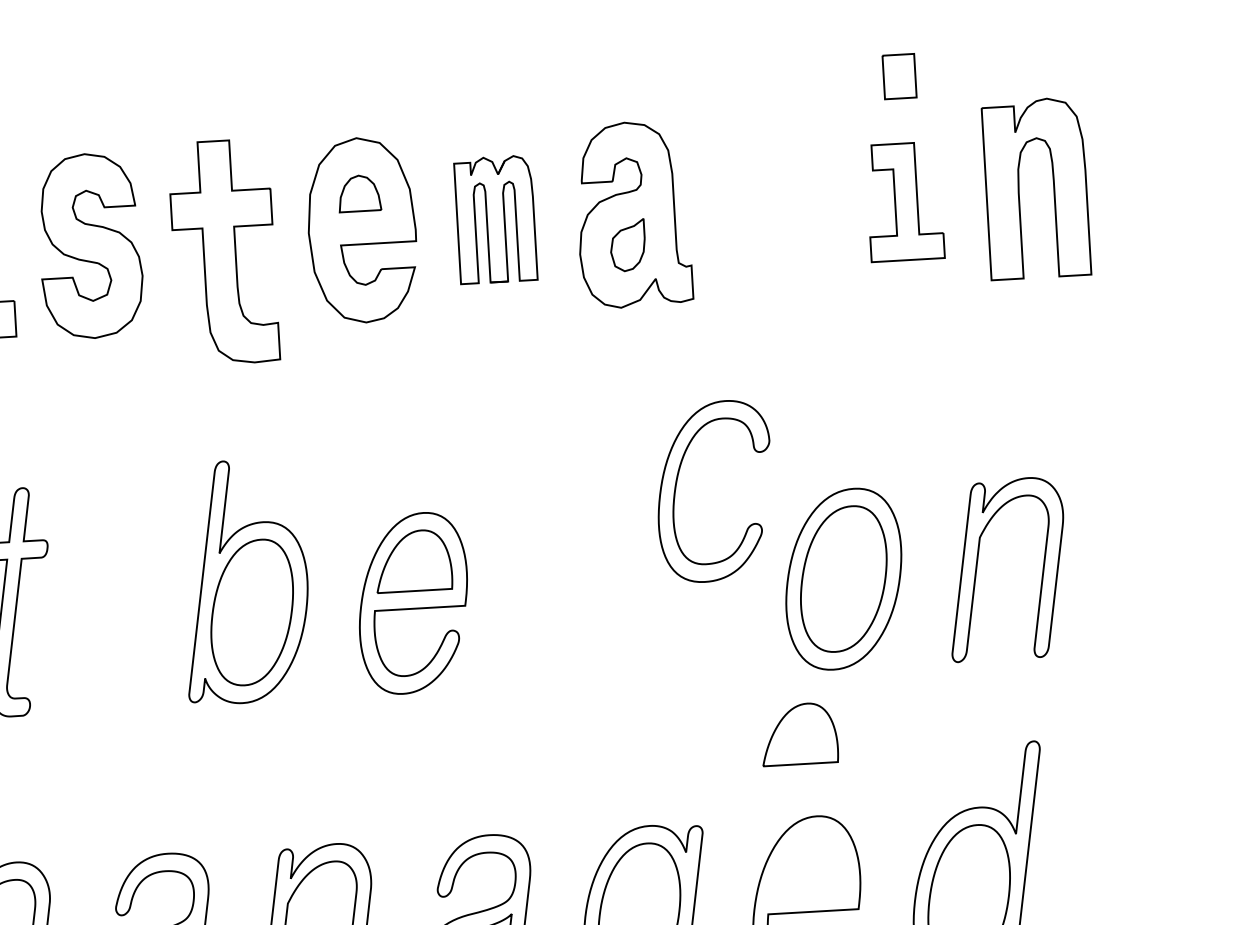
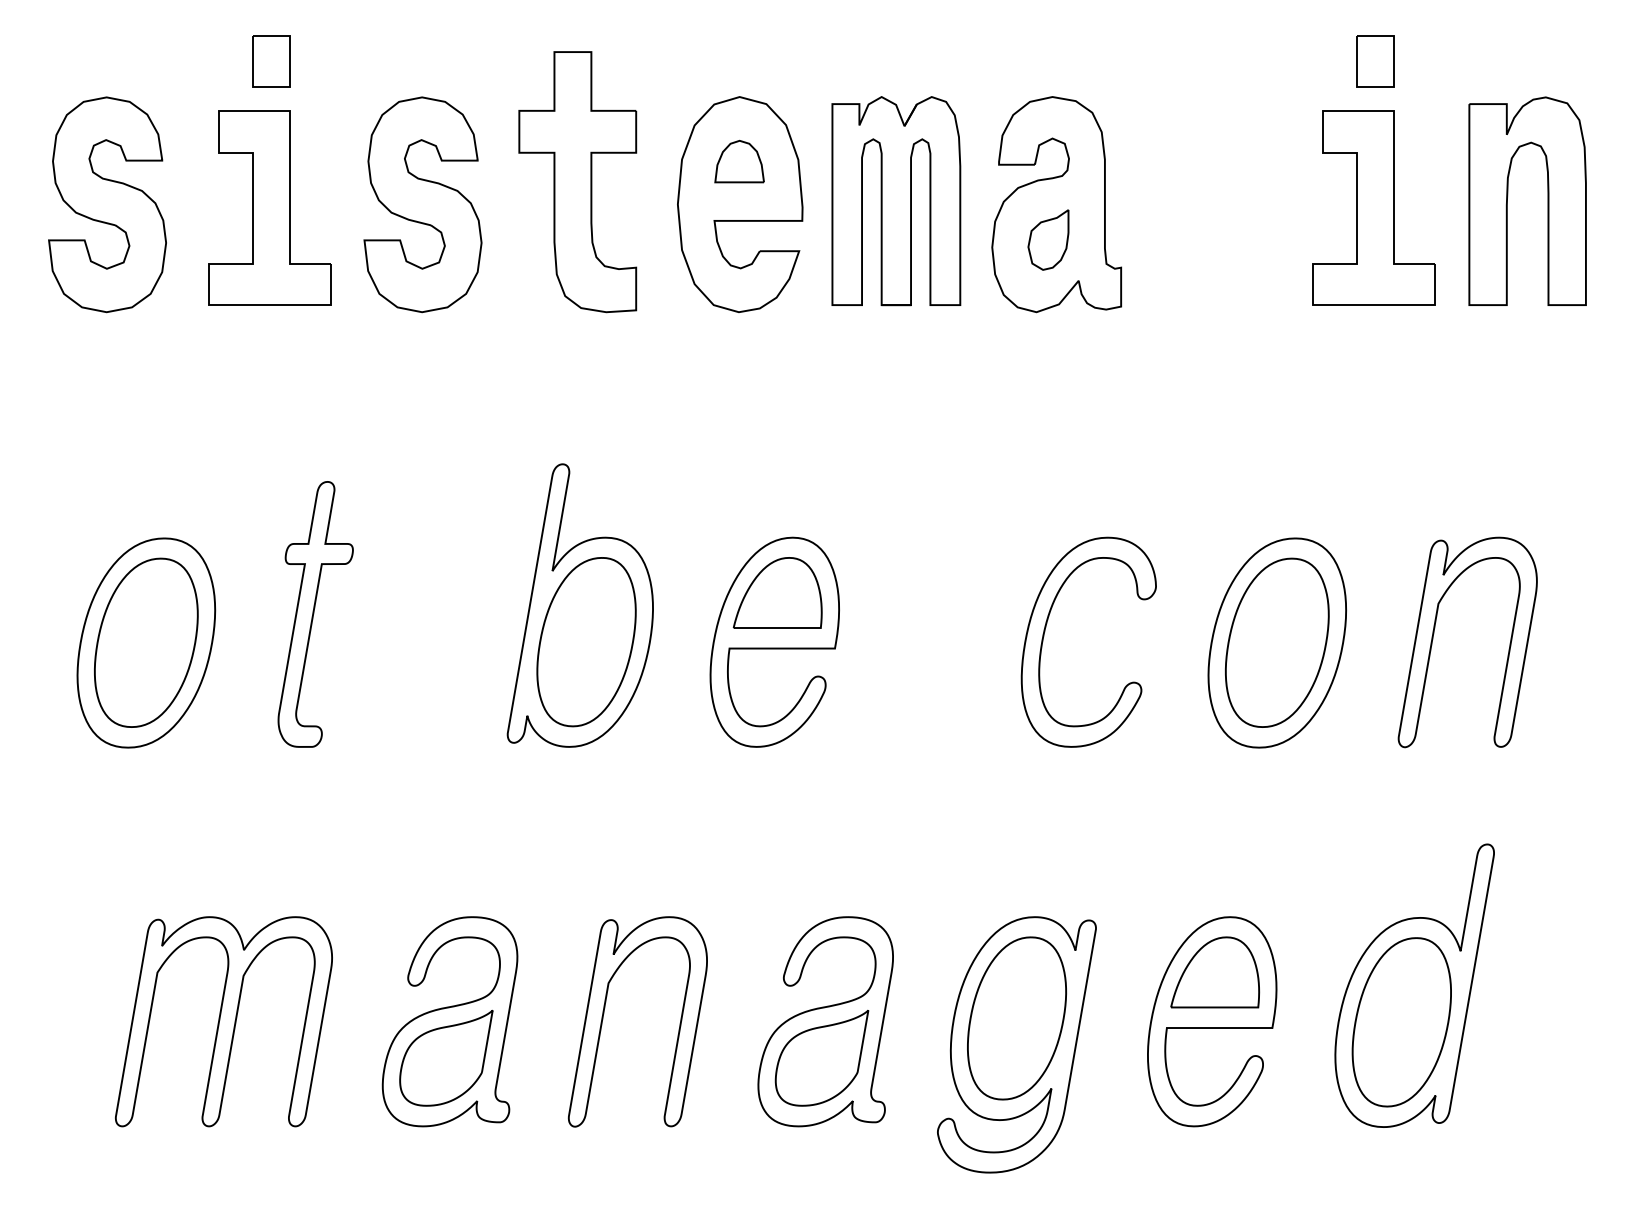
part: (904, 201) -> (1373, 207), size x1.43
part: (495, 219) -> (896, 201), size x1.43
part: (223, 252) -> (577, 182), moved
part: (676, 484) -> (1045, 631), moved
part: (798, 734) -> (1214, 972), moved

